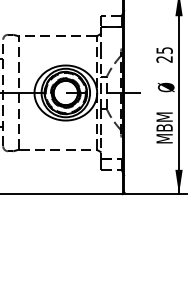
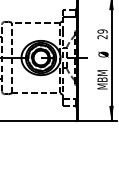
text: (164, 50) -> (102, 31), 25 -> 29

